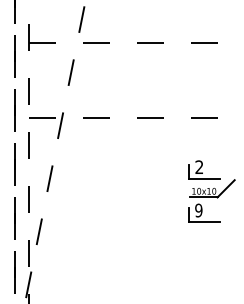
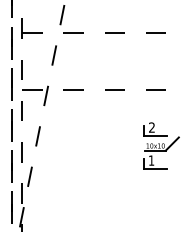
text: (198, 210) -> (151, 160), 9 -> 1

